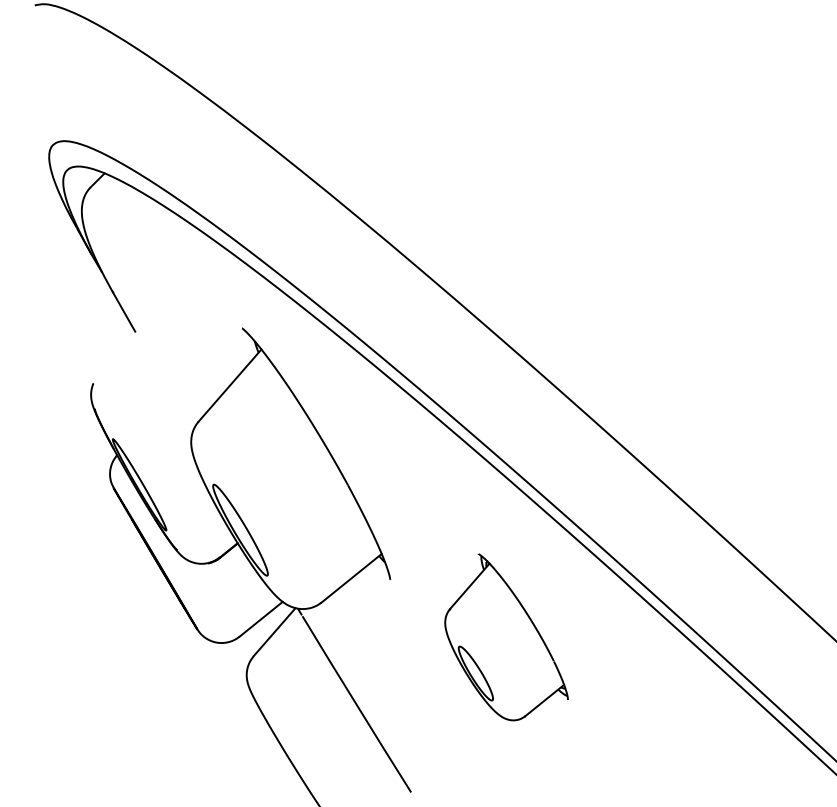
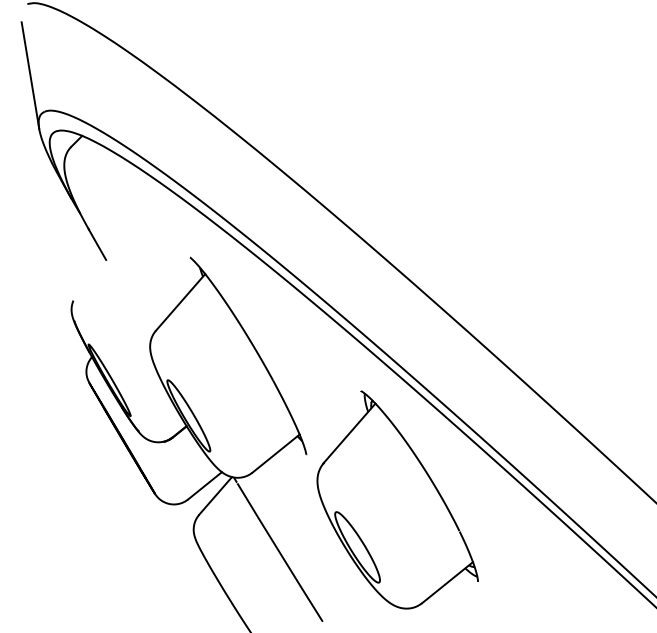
line: (38, 96) -> (30, 75), added
part: (506, 636) -> (397, 499), size x1.67

